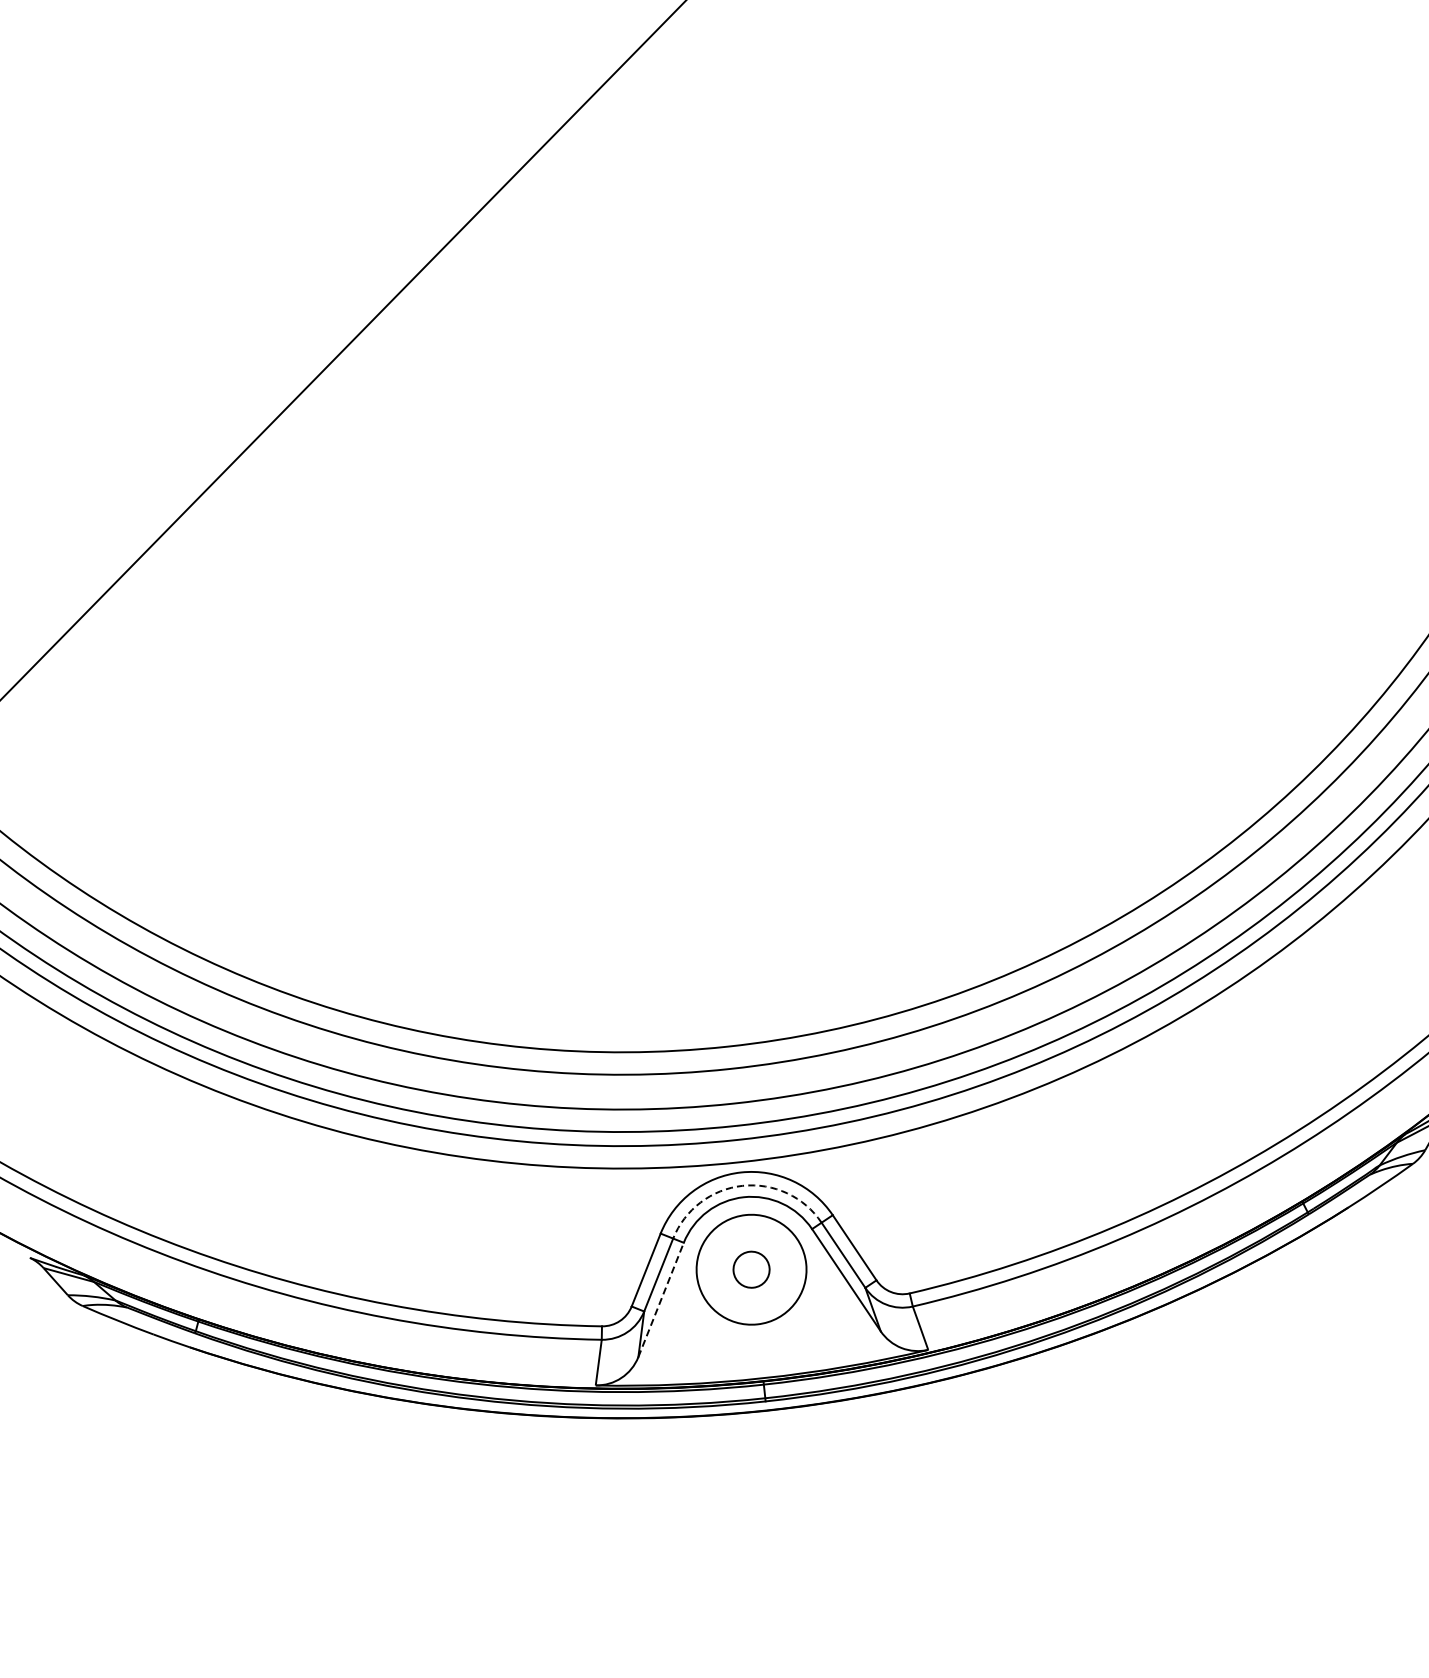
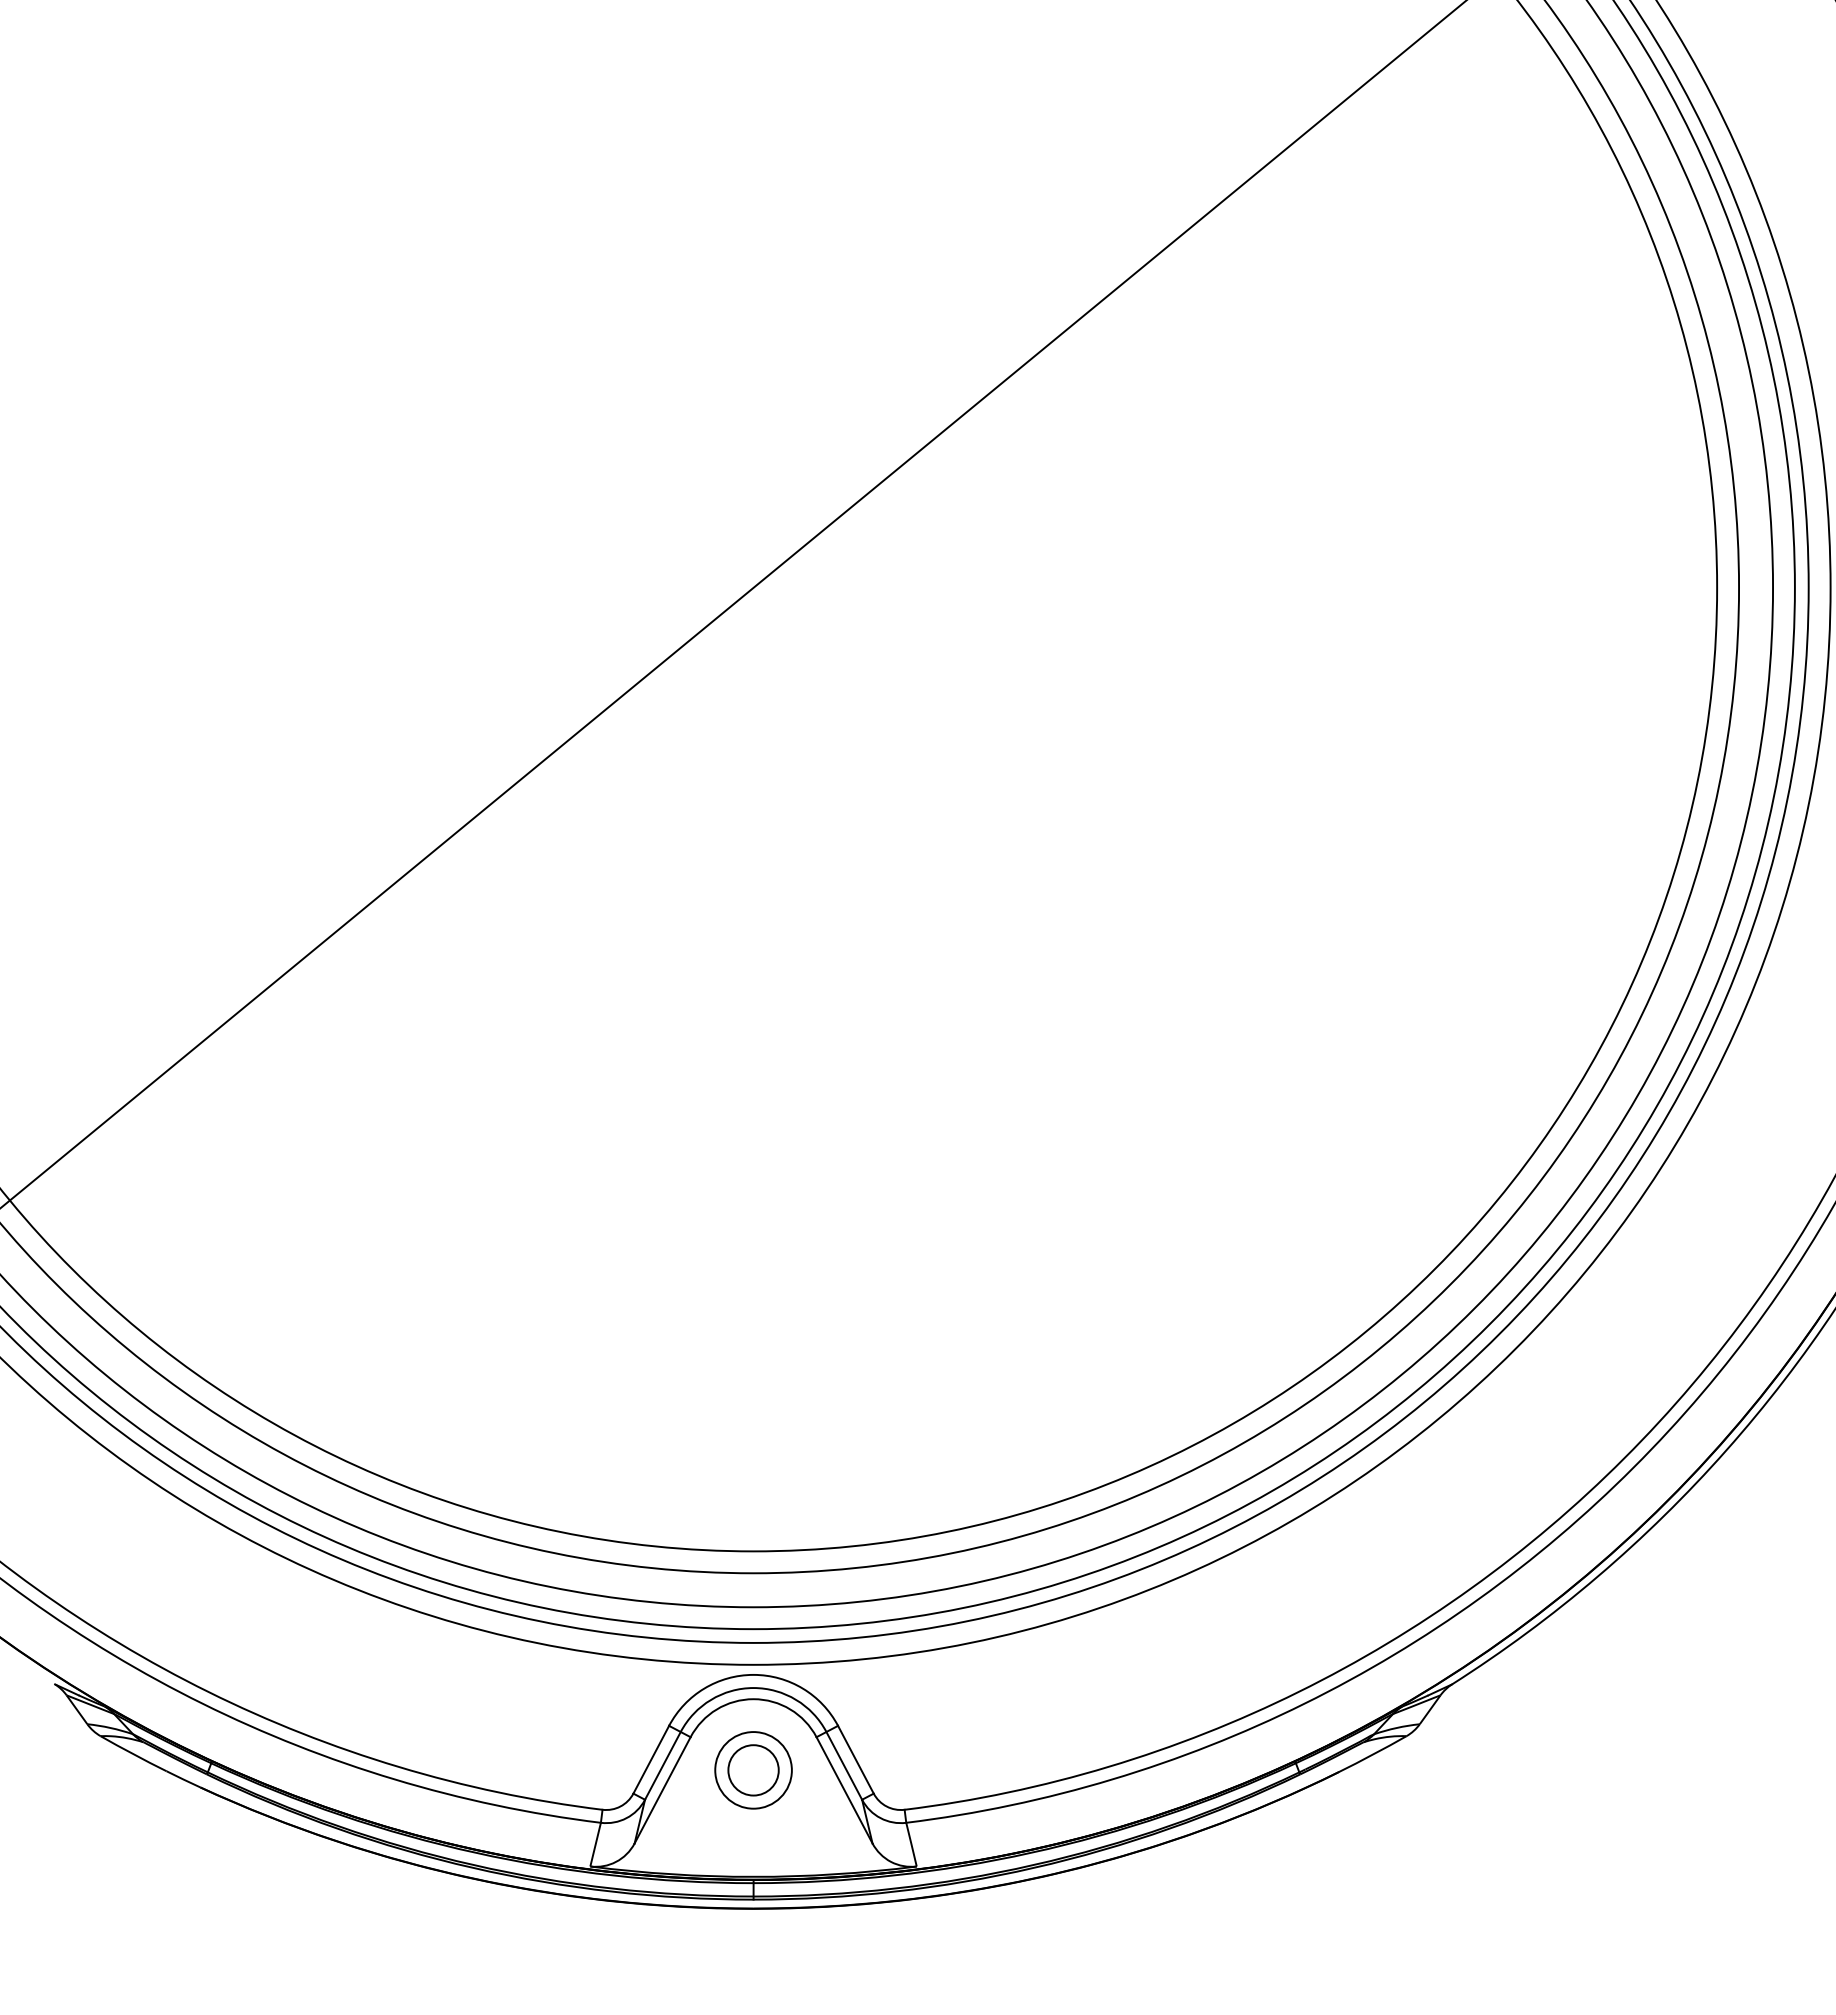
arc: (742, 1186) -> (753, 1688), dashed -> solid
circle: (751, 1269) -> (753, 1770), size x0.71
circle: (751, 1269) -> (753, 1770), size x1.43
line: (660, 1299) -> (662, 1789), dashed -> solid

